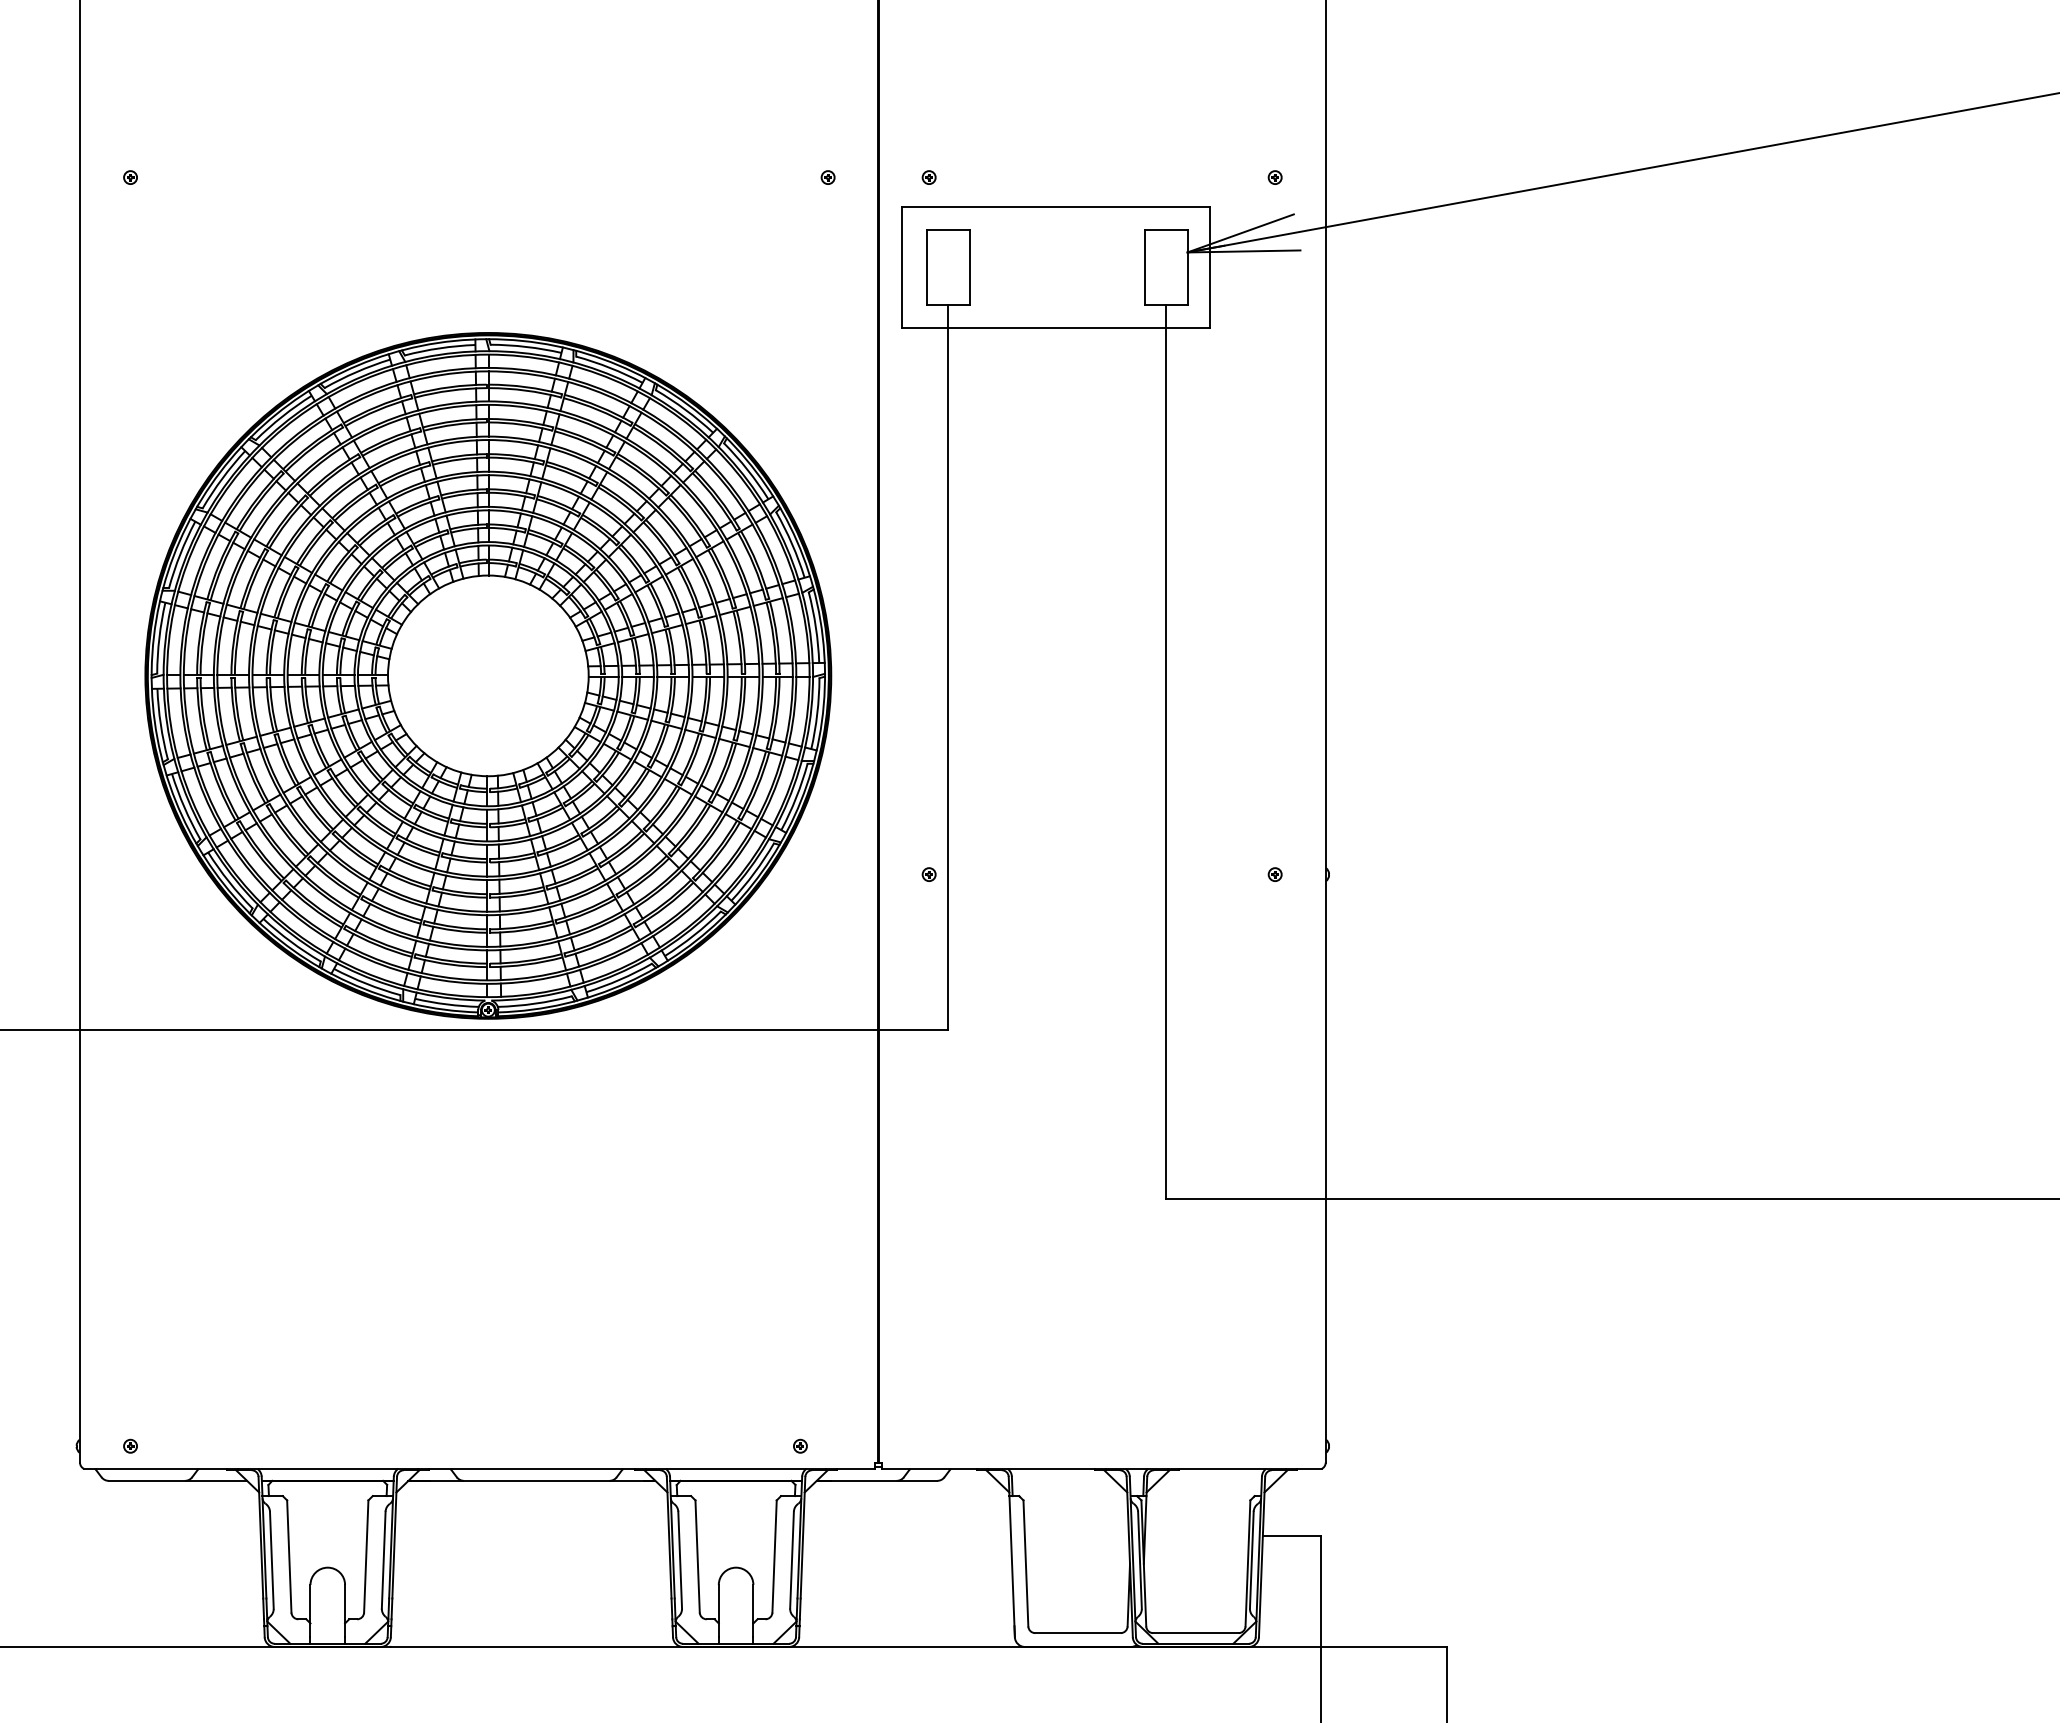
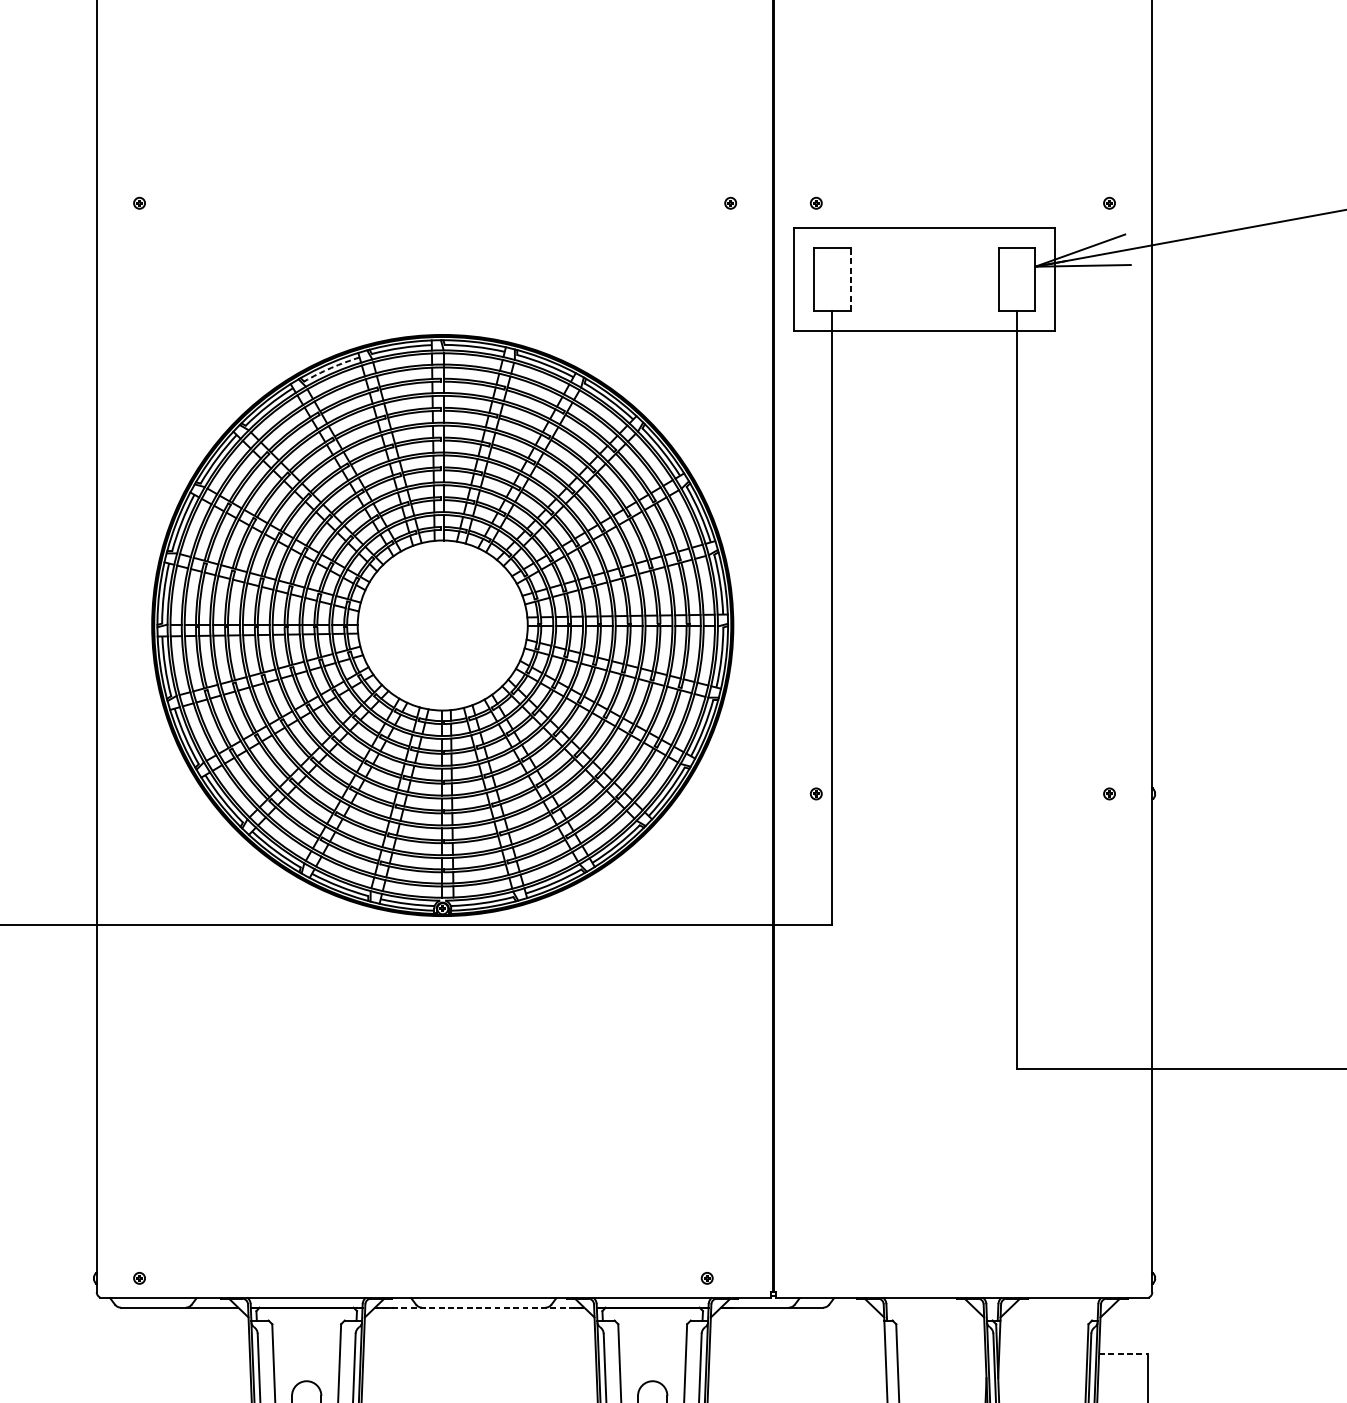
line: (969, 266) -> (850, 278), solid -> dashed
arc: (356, 372) -> (331, 368), solid -> dashed
line: (531, 1480) -> (479, 1307), solid -> dashed
line: (1292, 1536) -> (1124, 1354), solid -> dashed

